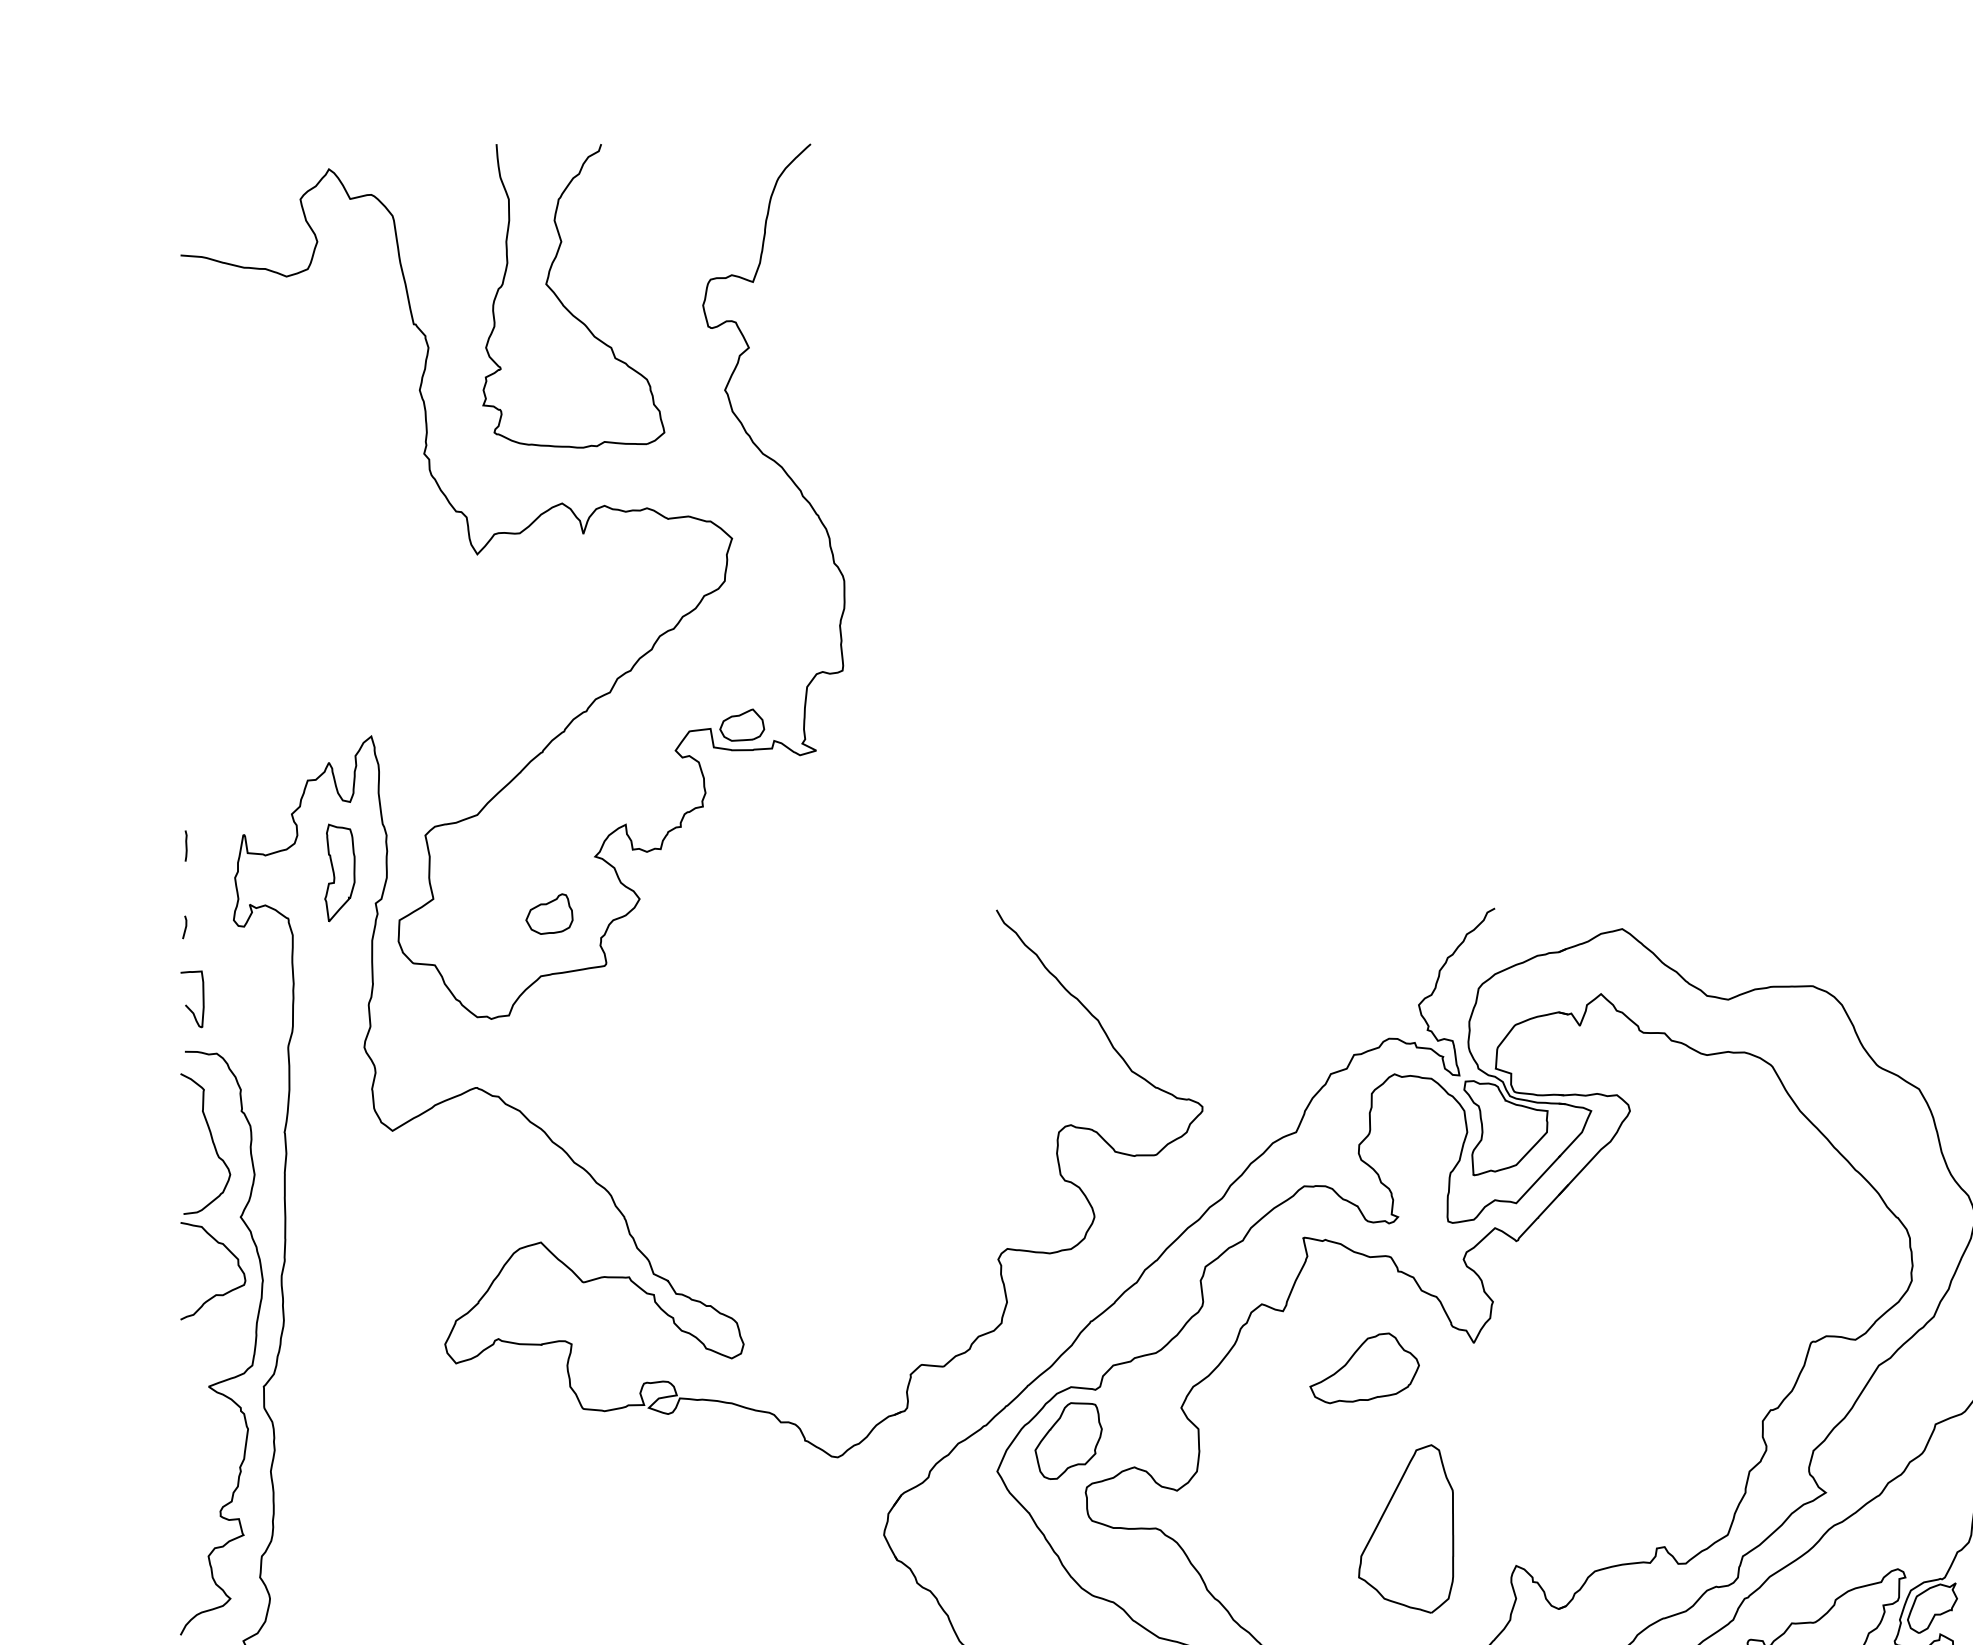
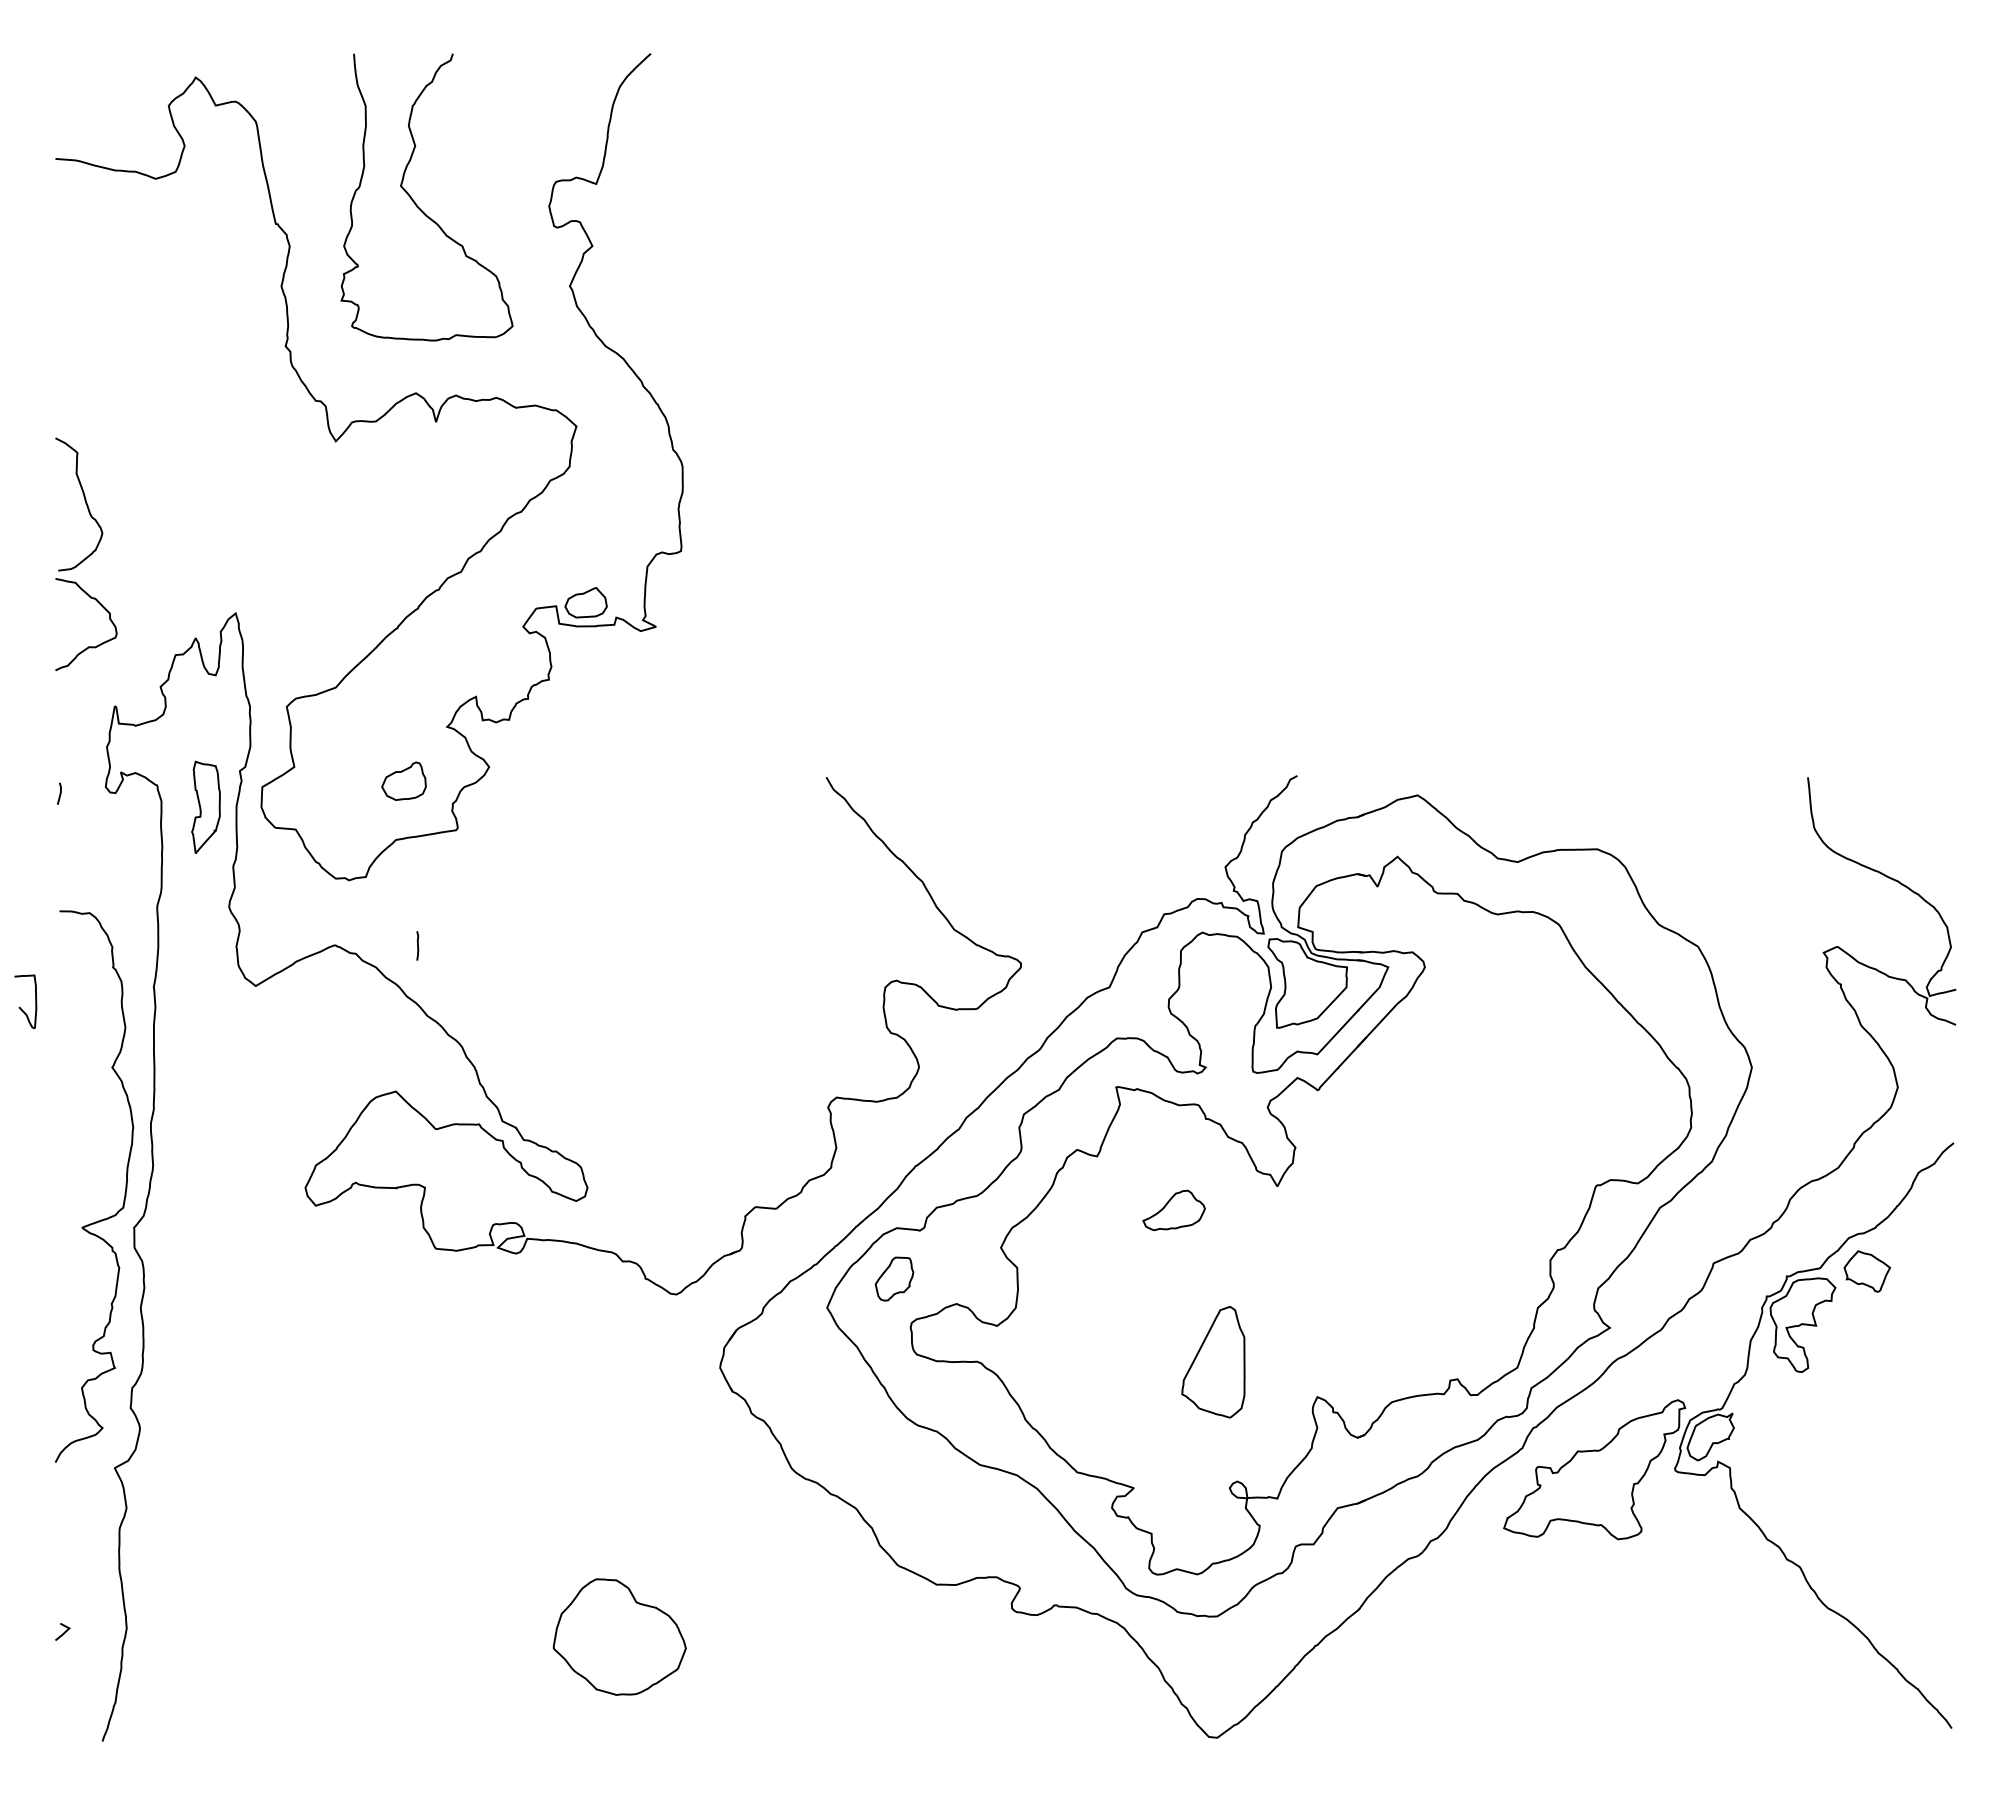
line: (185, 845) -> (417, 945), moved
part: (339, 872) -> (205, 806), moved
curve: (185, 1004) -> (19, 1006), moved
part: (213, 1195) -> (86, 553), moved
part: (1363, 1368) -> (1173, 1210), size x0.6
part: (1068, 1440) -> (894, 1278), size x0.6
part: (1406, 1529) -> (1213, 1362), size x0.7

